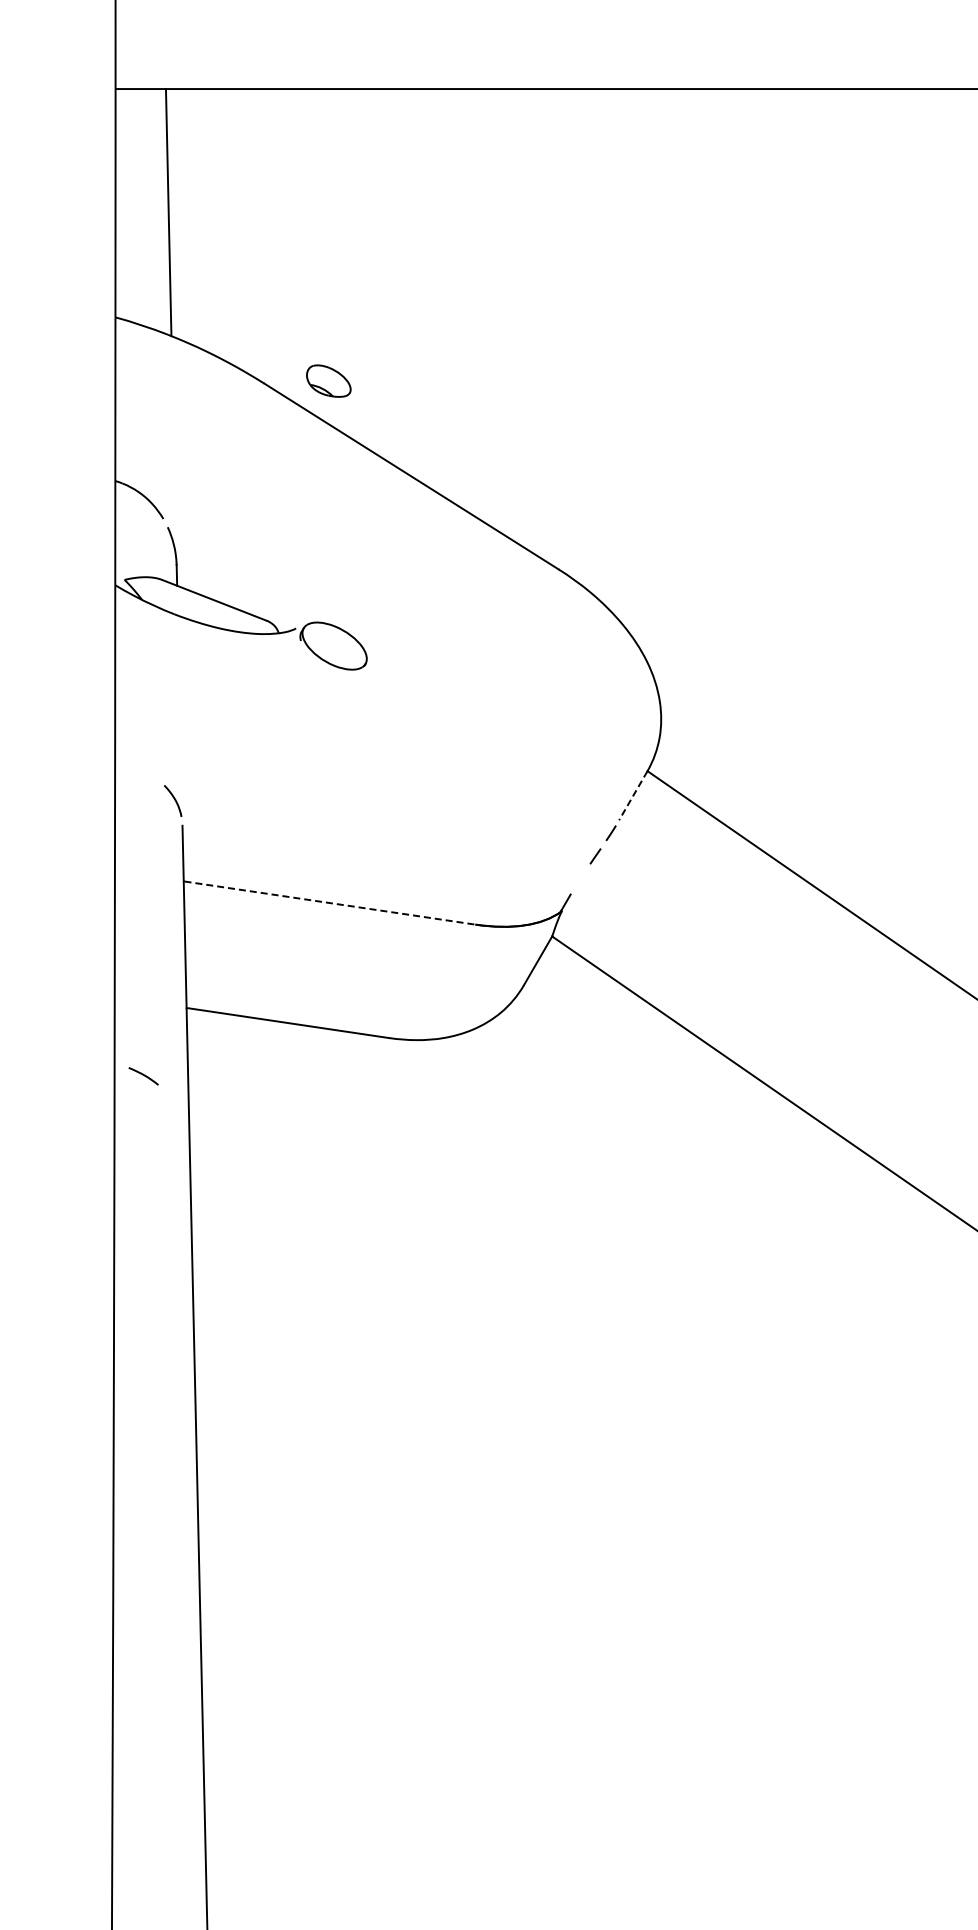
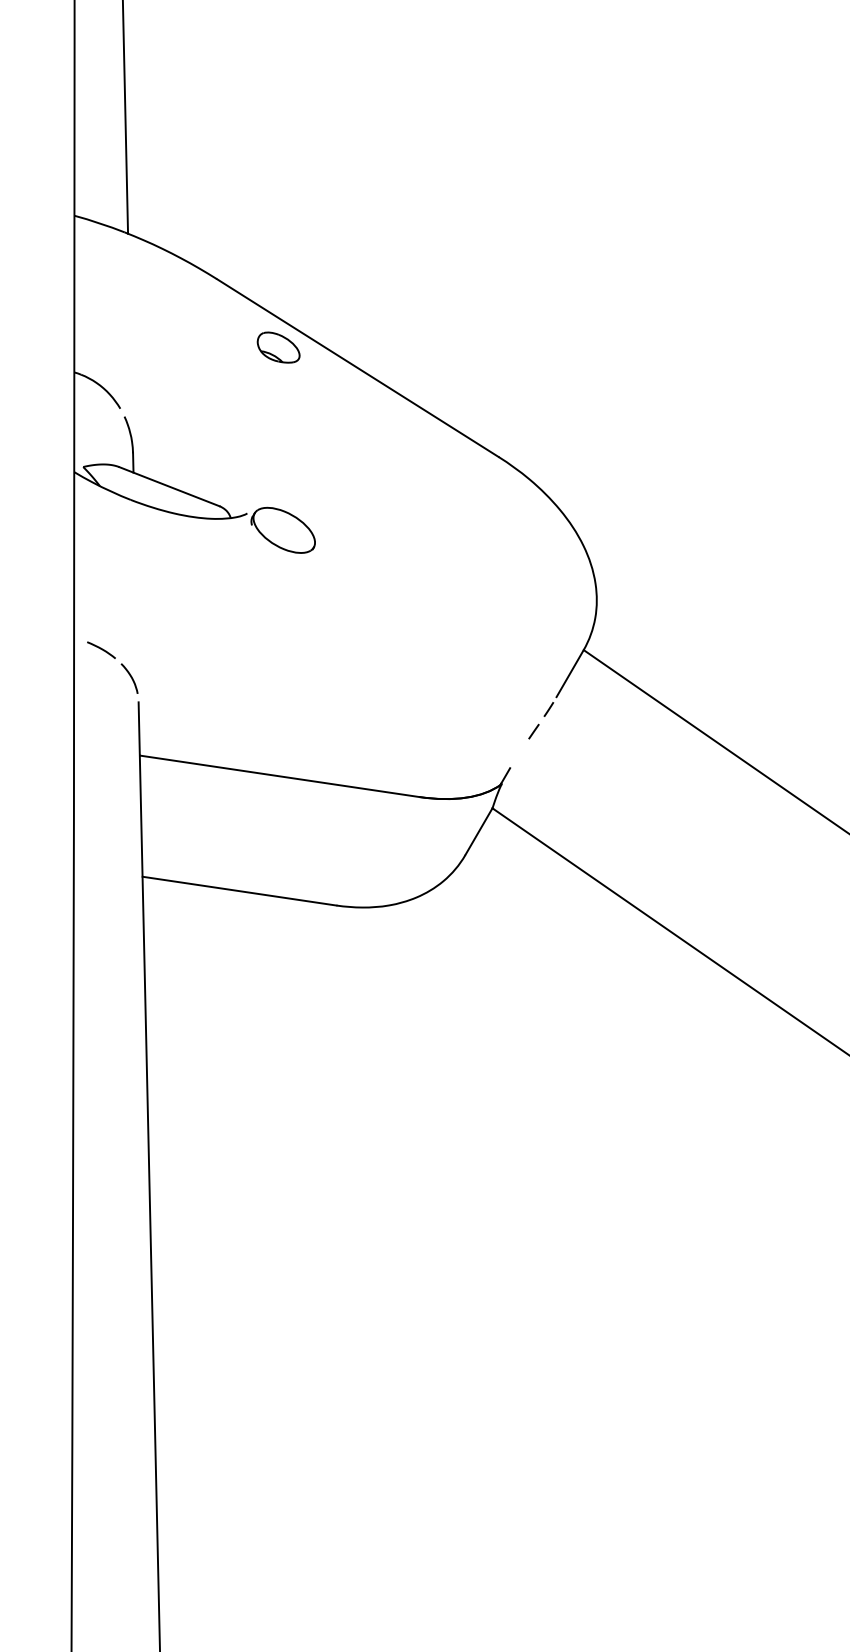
part: (328, 380) -> (278, 347), moved
line: (633, 796) -> (570, 674), dashed -> solid
line: (330, 903) -> (280, 776), dashed -> solid
curve: (143, 1075) -> (101, 649), moved

